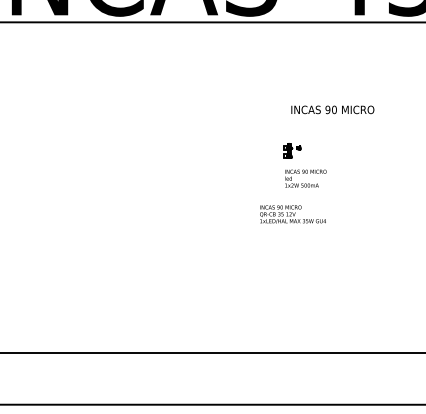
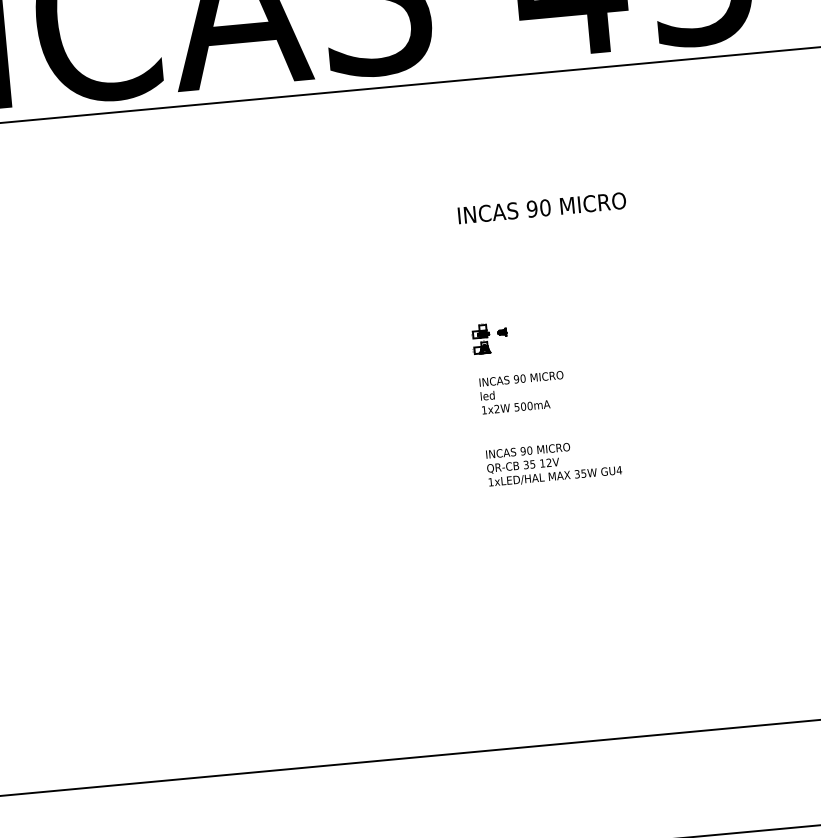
text: (332, 109) -> (541, 207), moved
text: (292, 214) -> (552, 462), moved

